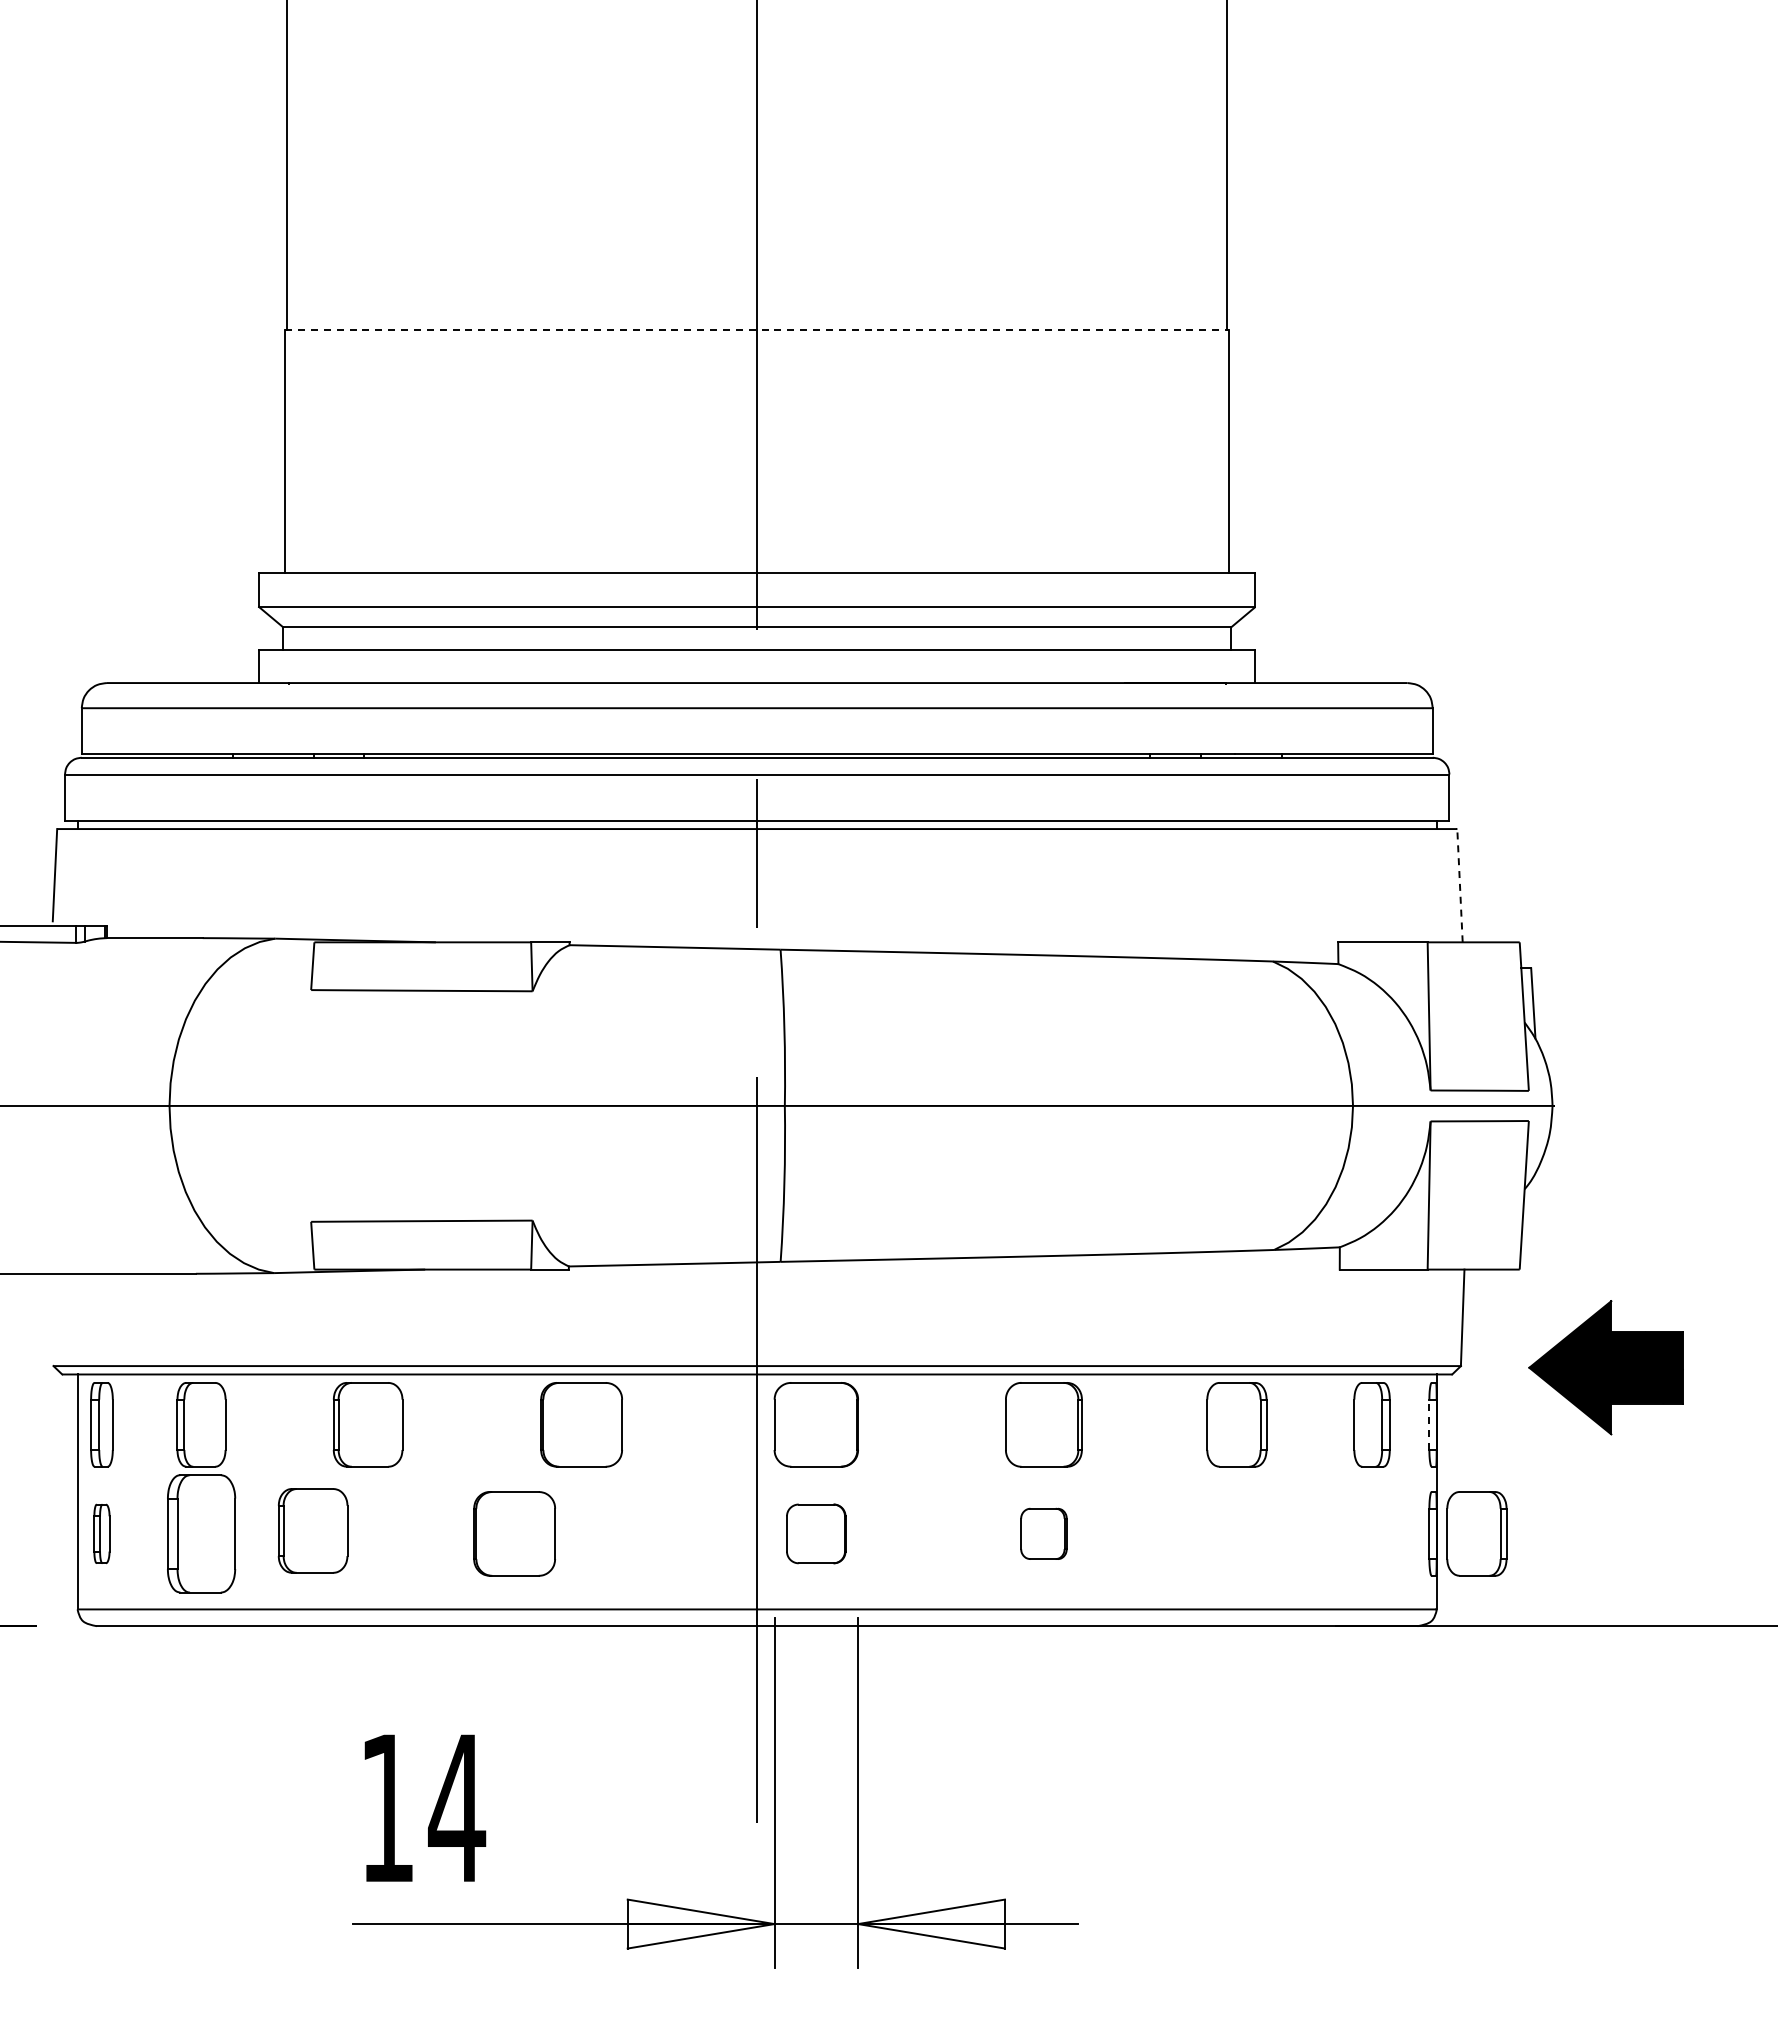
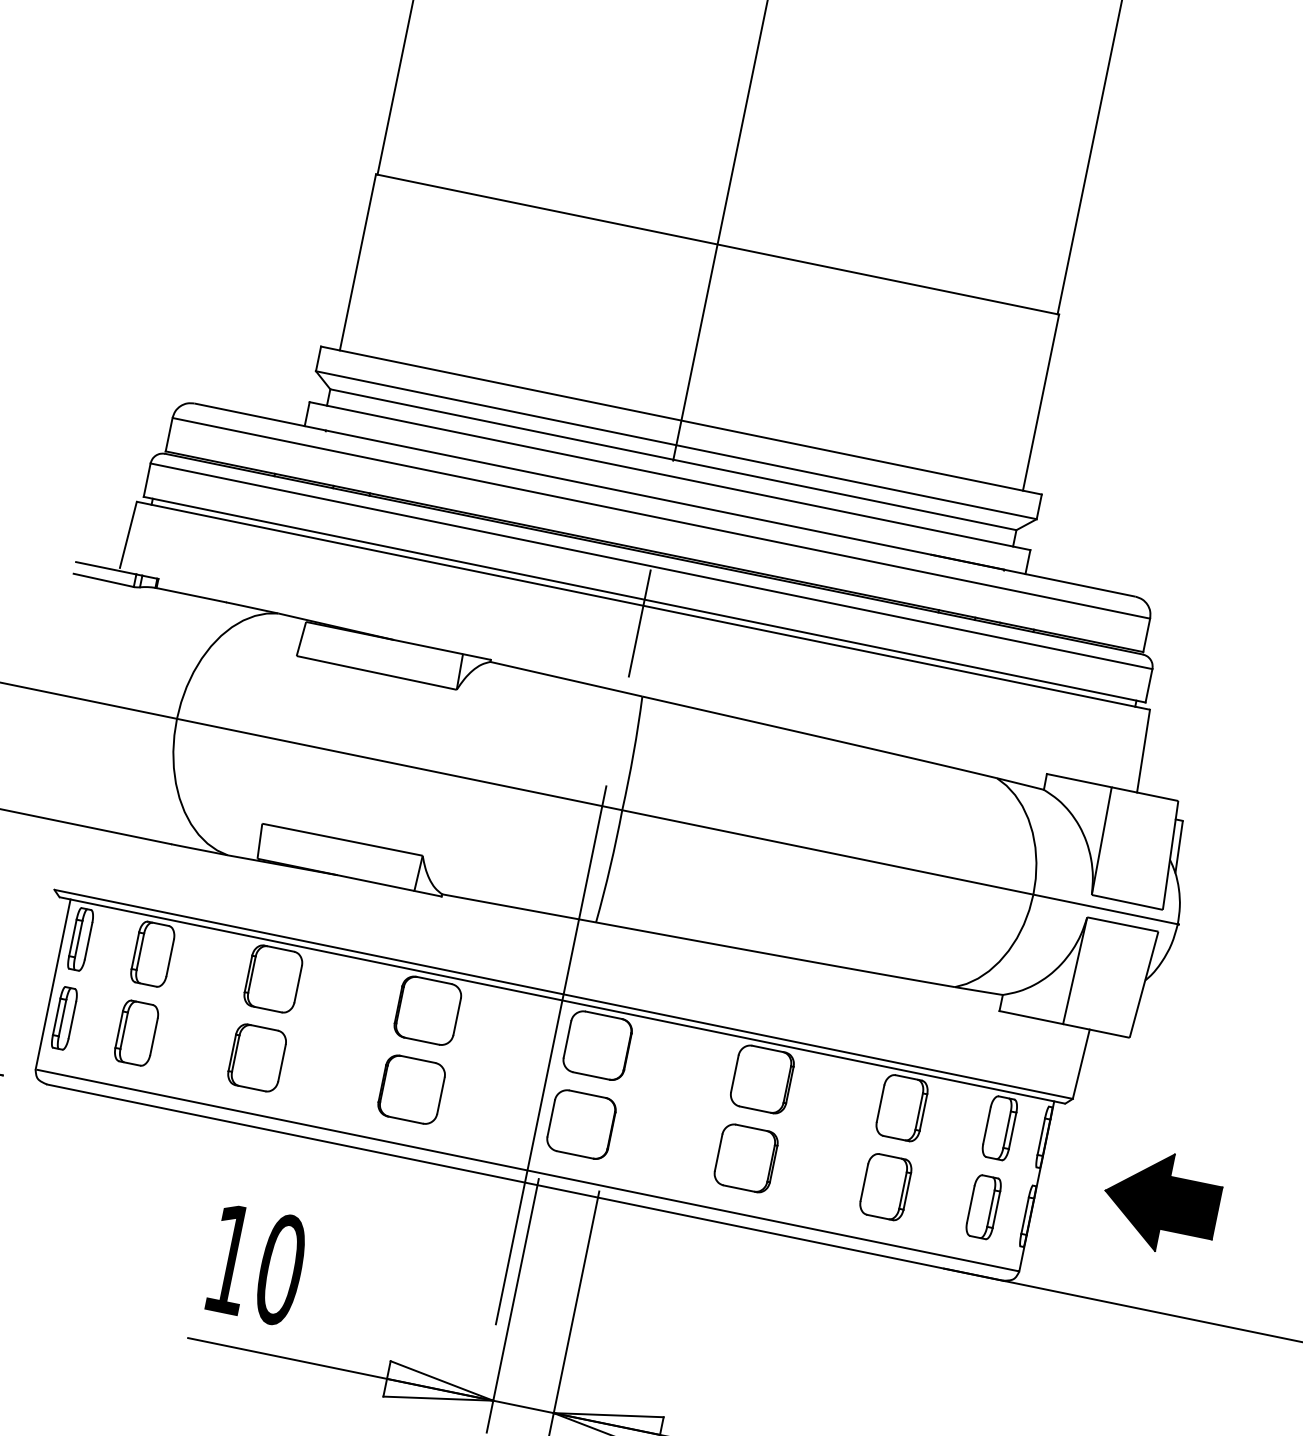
line: (757, 329) -> (717, 244), dashed -> solid
line: (1459, 885) -> (1143, 750), dashed -> solid
part: (1605, 1367) -> (1160, 1201), moved
line: (1429, 1424) -> (1041, 1136), dashed -> solid
part: (312, 1530) -> (256, 1057), moved
part: (101, 1533) -> (64, 1018), size x1.43
part: (201, 1533) -> (136, 1032), size x0.71
part: (514, 1533) -> (411, 1089), moved
part: (815, 1533) -> (580, 1124), size x1.43
part: (1043, 1533) -> (745, 1158), size x1.67
part: (1371, 1533) -> (983, 1206), added
part: (1476, 1533) -> (885, 1186), moved
text: (457, 1808) -> (281, 1269), 14 -> 10

